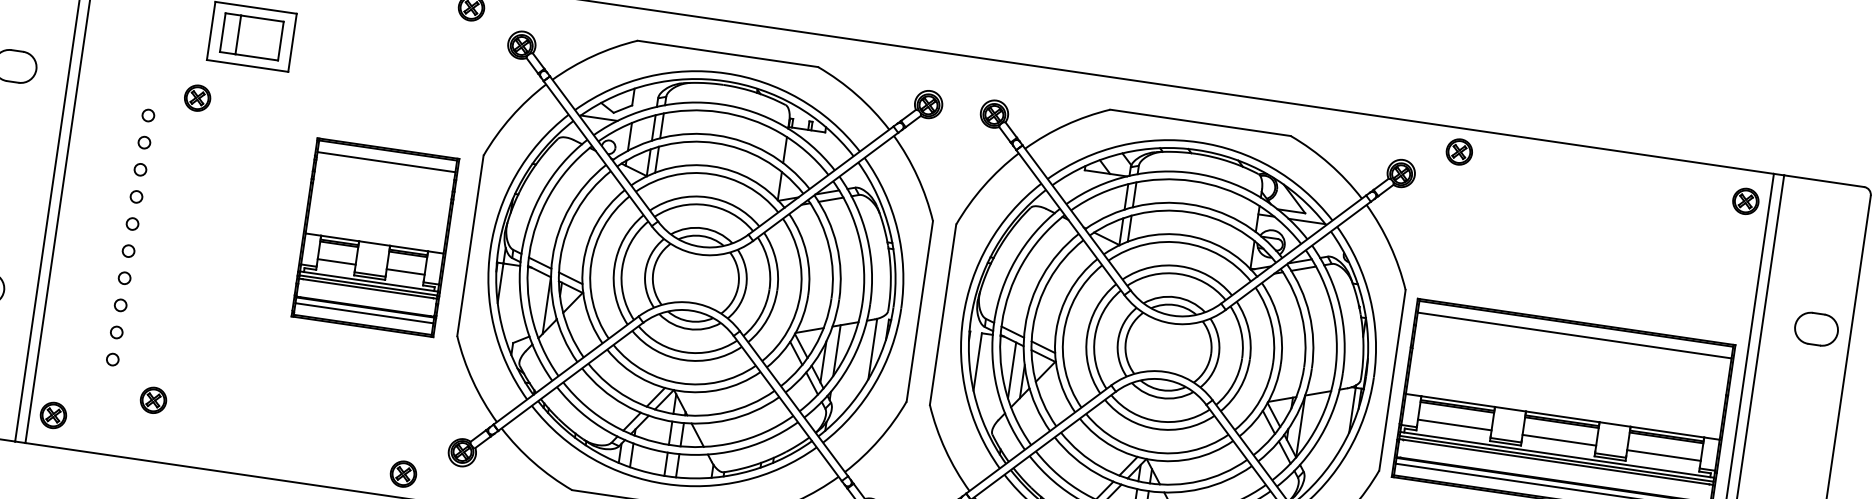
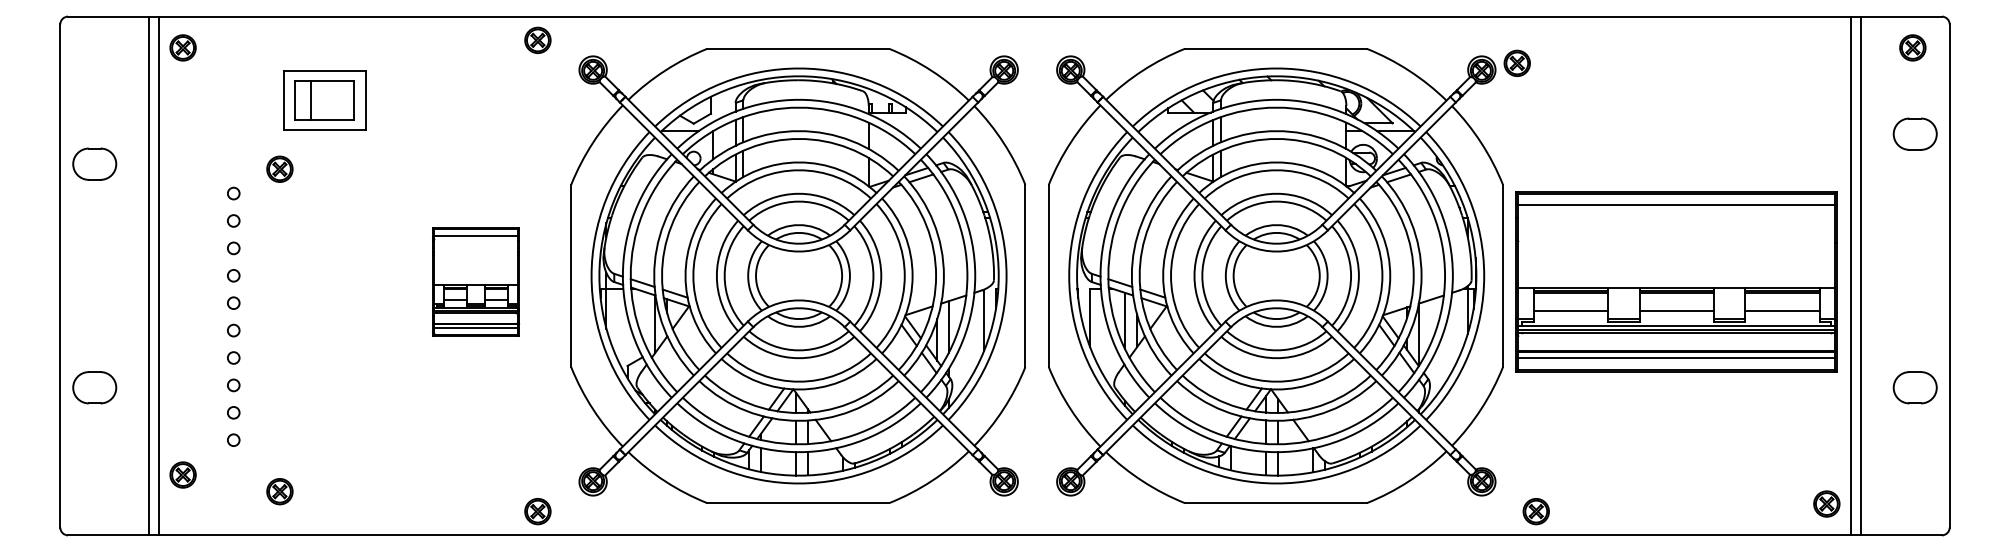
part: (1458, 151) -> (1516, 62), moved
part: (1745, 200) -> (1912, 47), moved
part: (374, 237) -> (475, 281), size x0.6
part: (1815, 328) -> (1914, 133), moved
part: (153, 400) -> (279, 491), moved
part: (52, 414) -> (182, 474), moved

